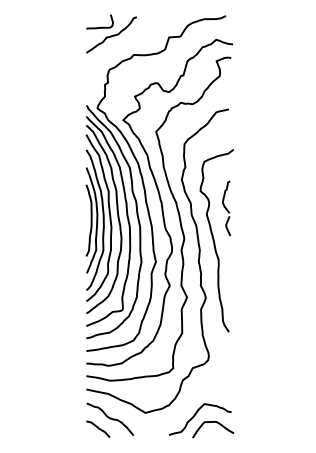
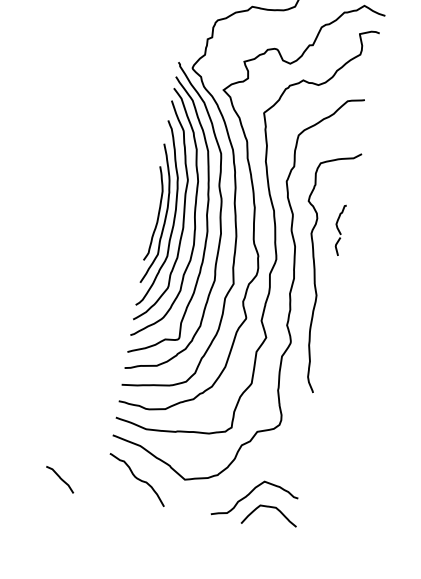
part: (226, 208) -> (338, 229), size x0.7
curve: (98, 428) -> (60, 478), moved

